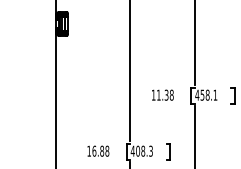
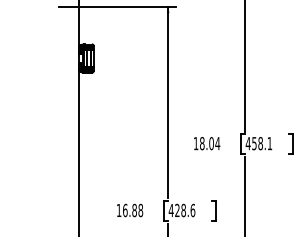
text: (165, 95) -> (210, 143), 11.38 -> 18.04
text: (144, 151) -> (185, 210), 408.3 -> 428.6

